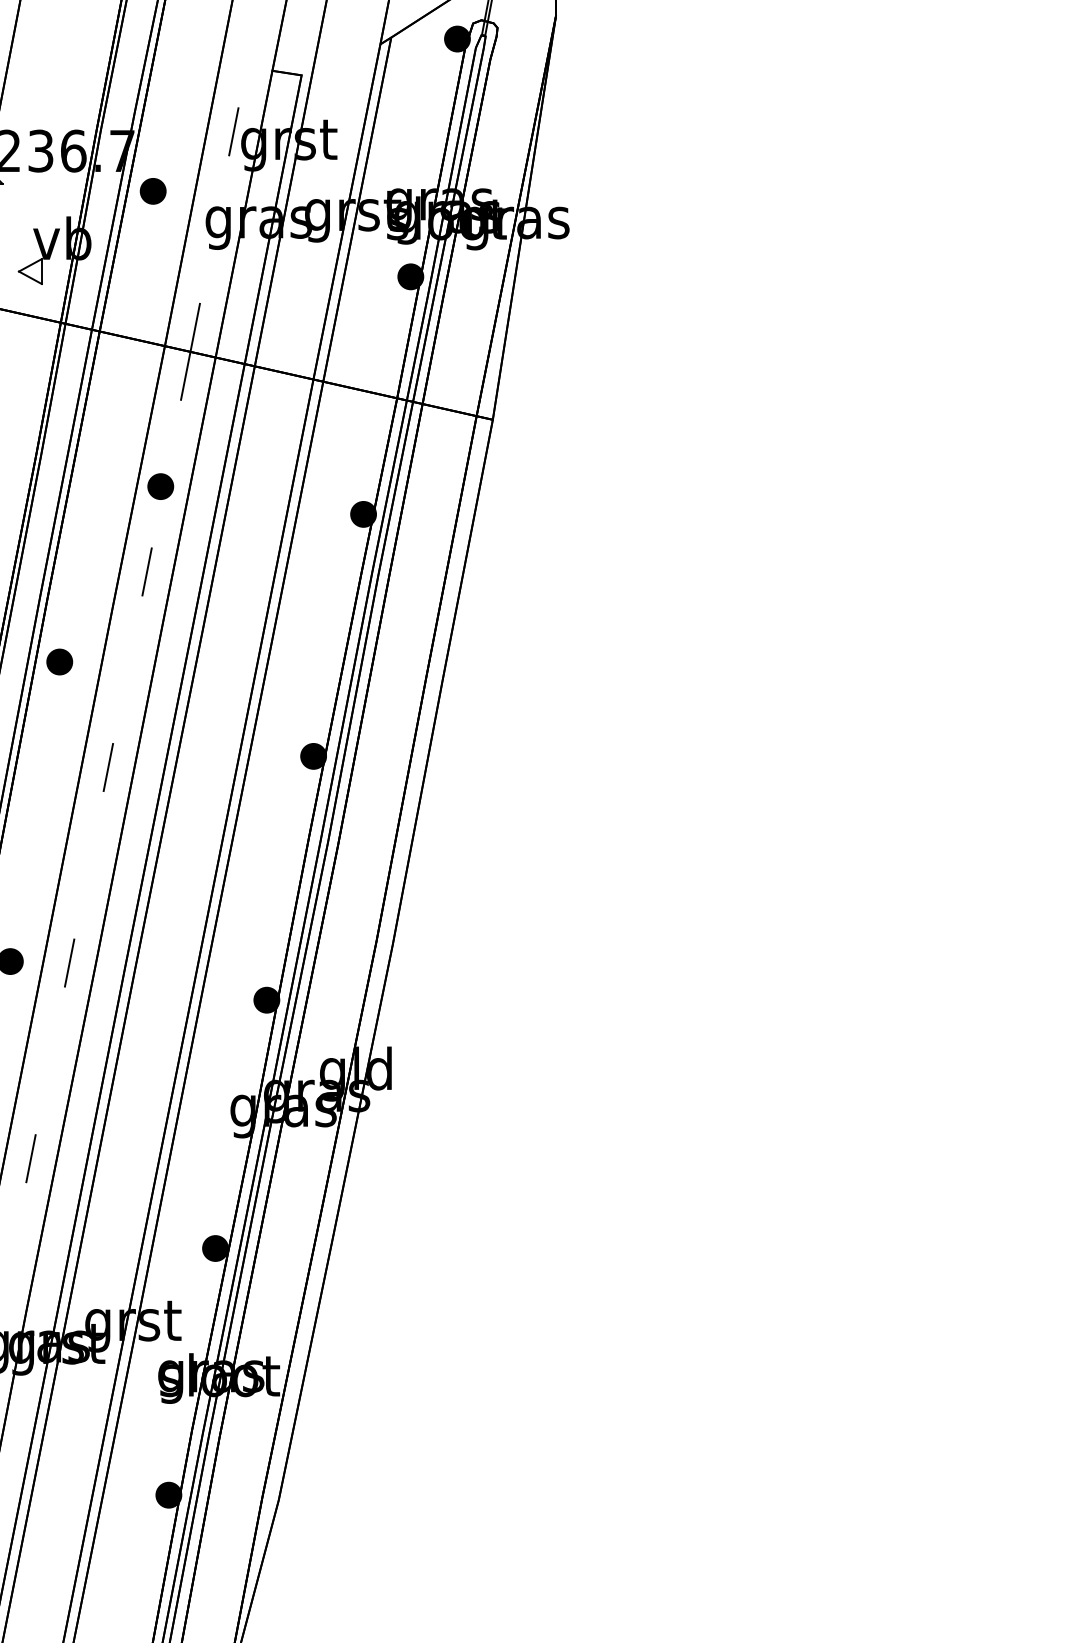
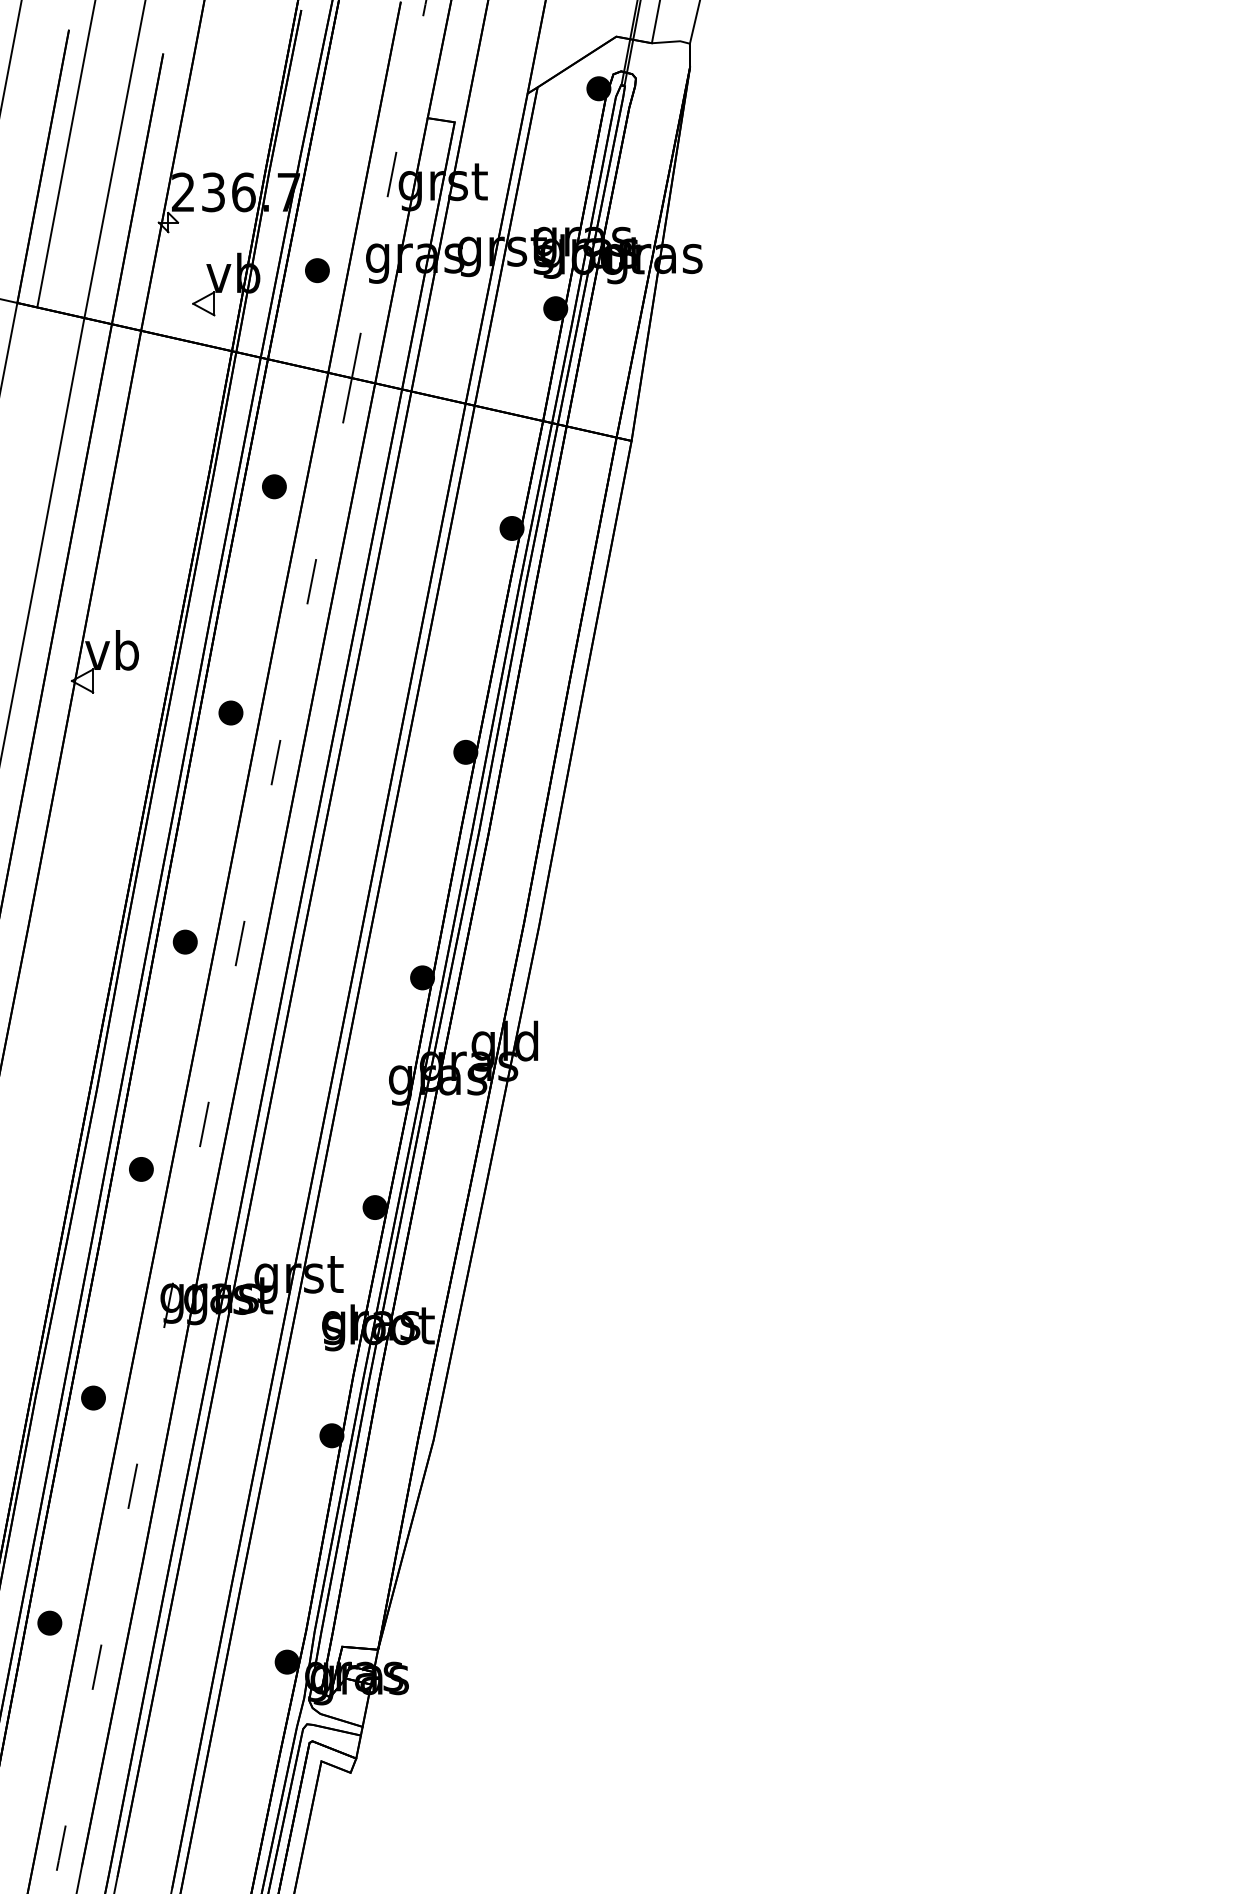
part: (153, 191) -> (317, 270), moved
part: (160, 486) -> (274, 486), moved
part: (59, 661) -> (230, 712), moved

